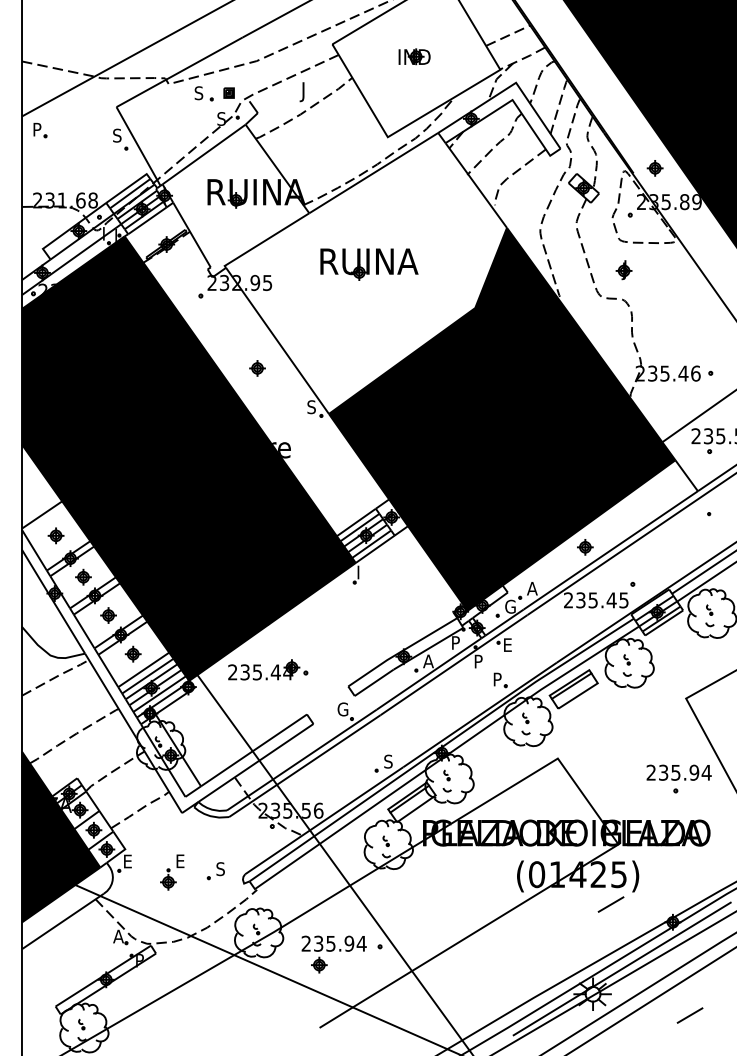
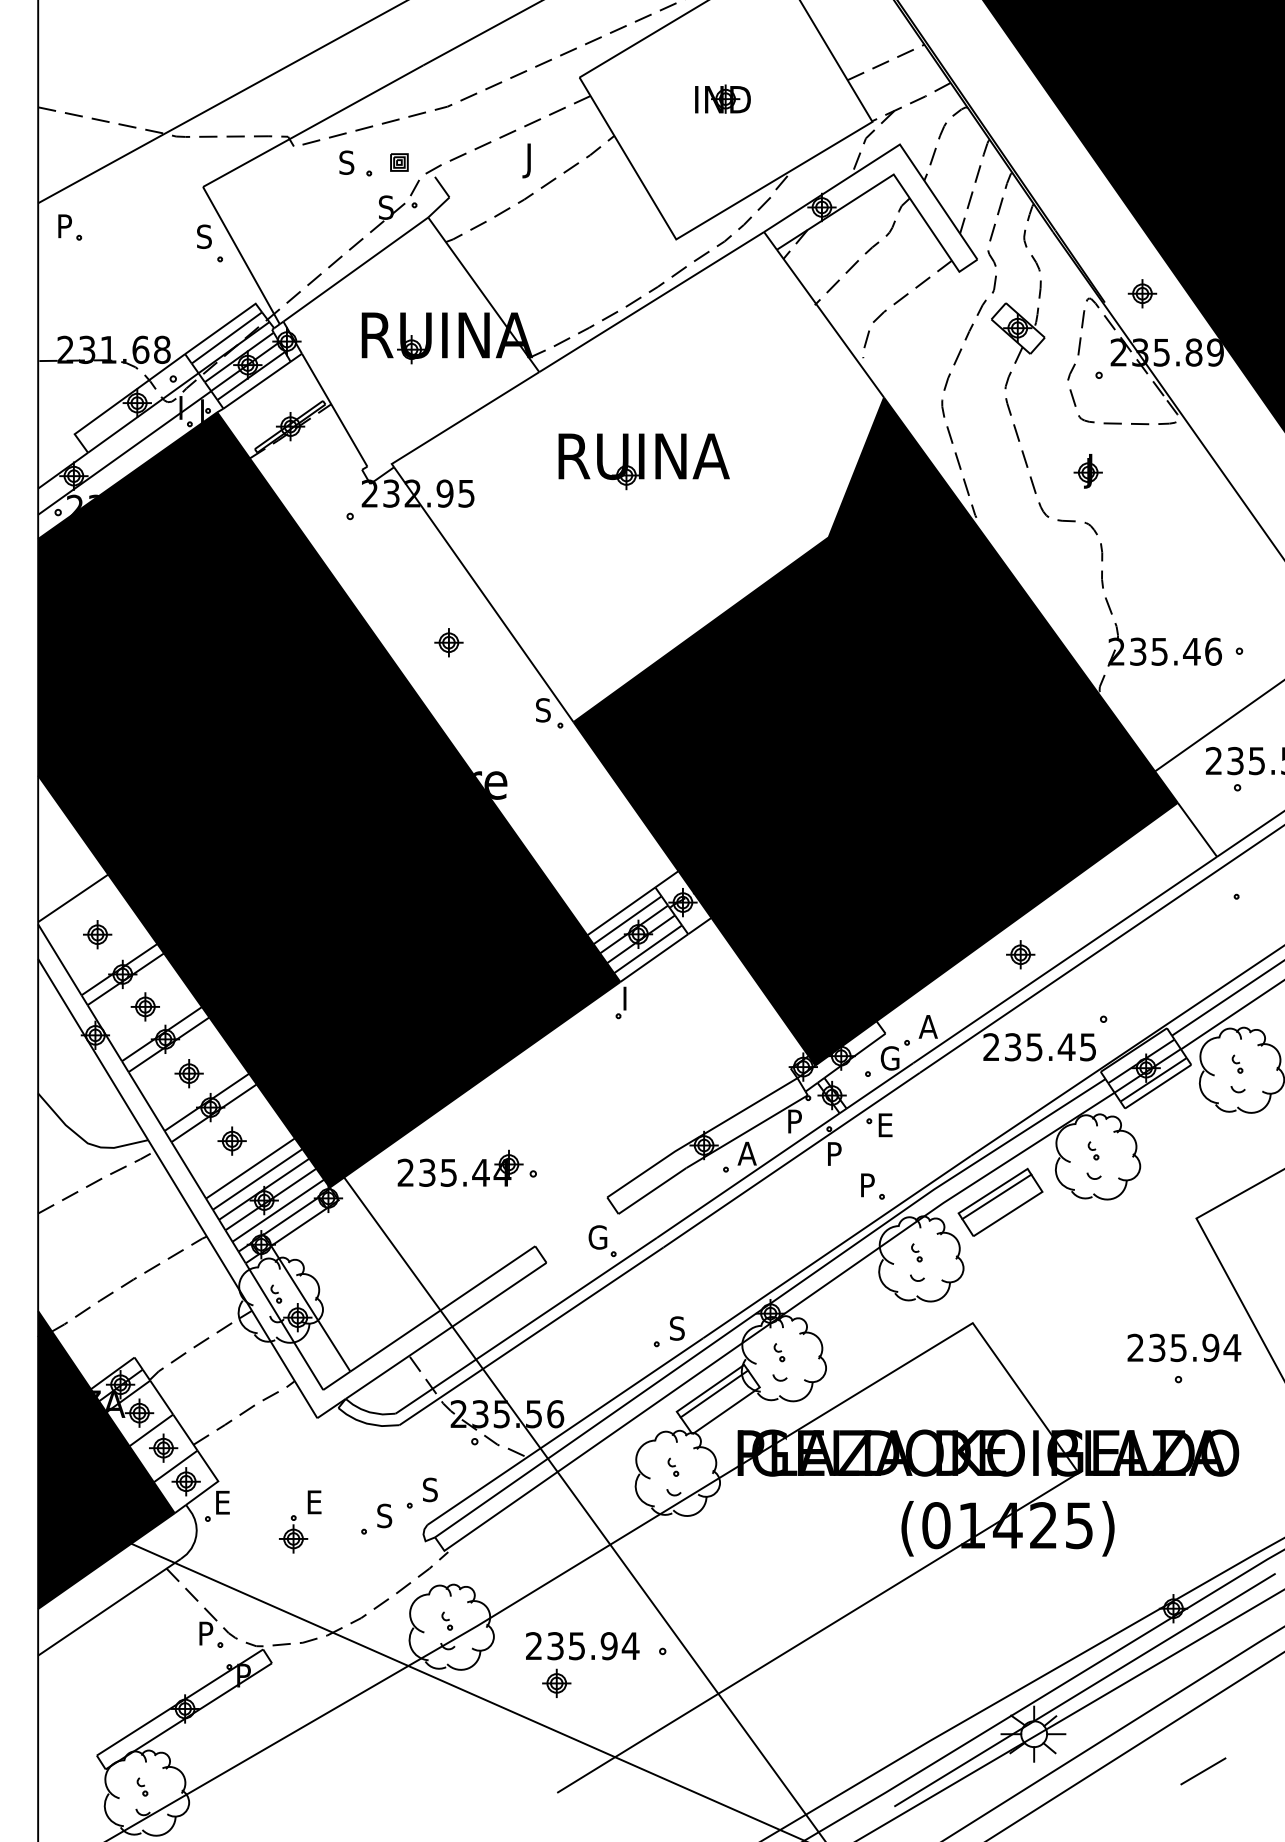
part: (242, 856) -> (422, 1493), added
line: (610, 904) -> (1064, 1577), removed
text: (118, 936) -> (206, 1633), A -> P

